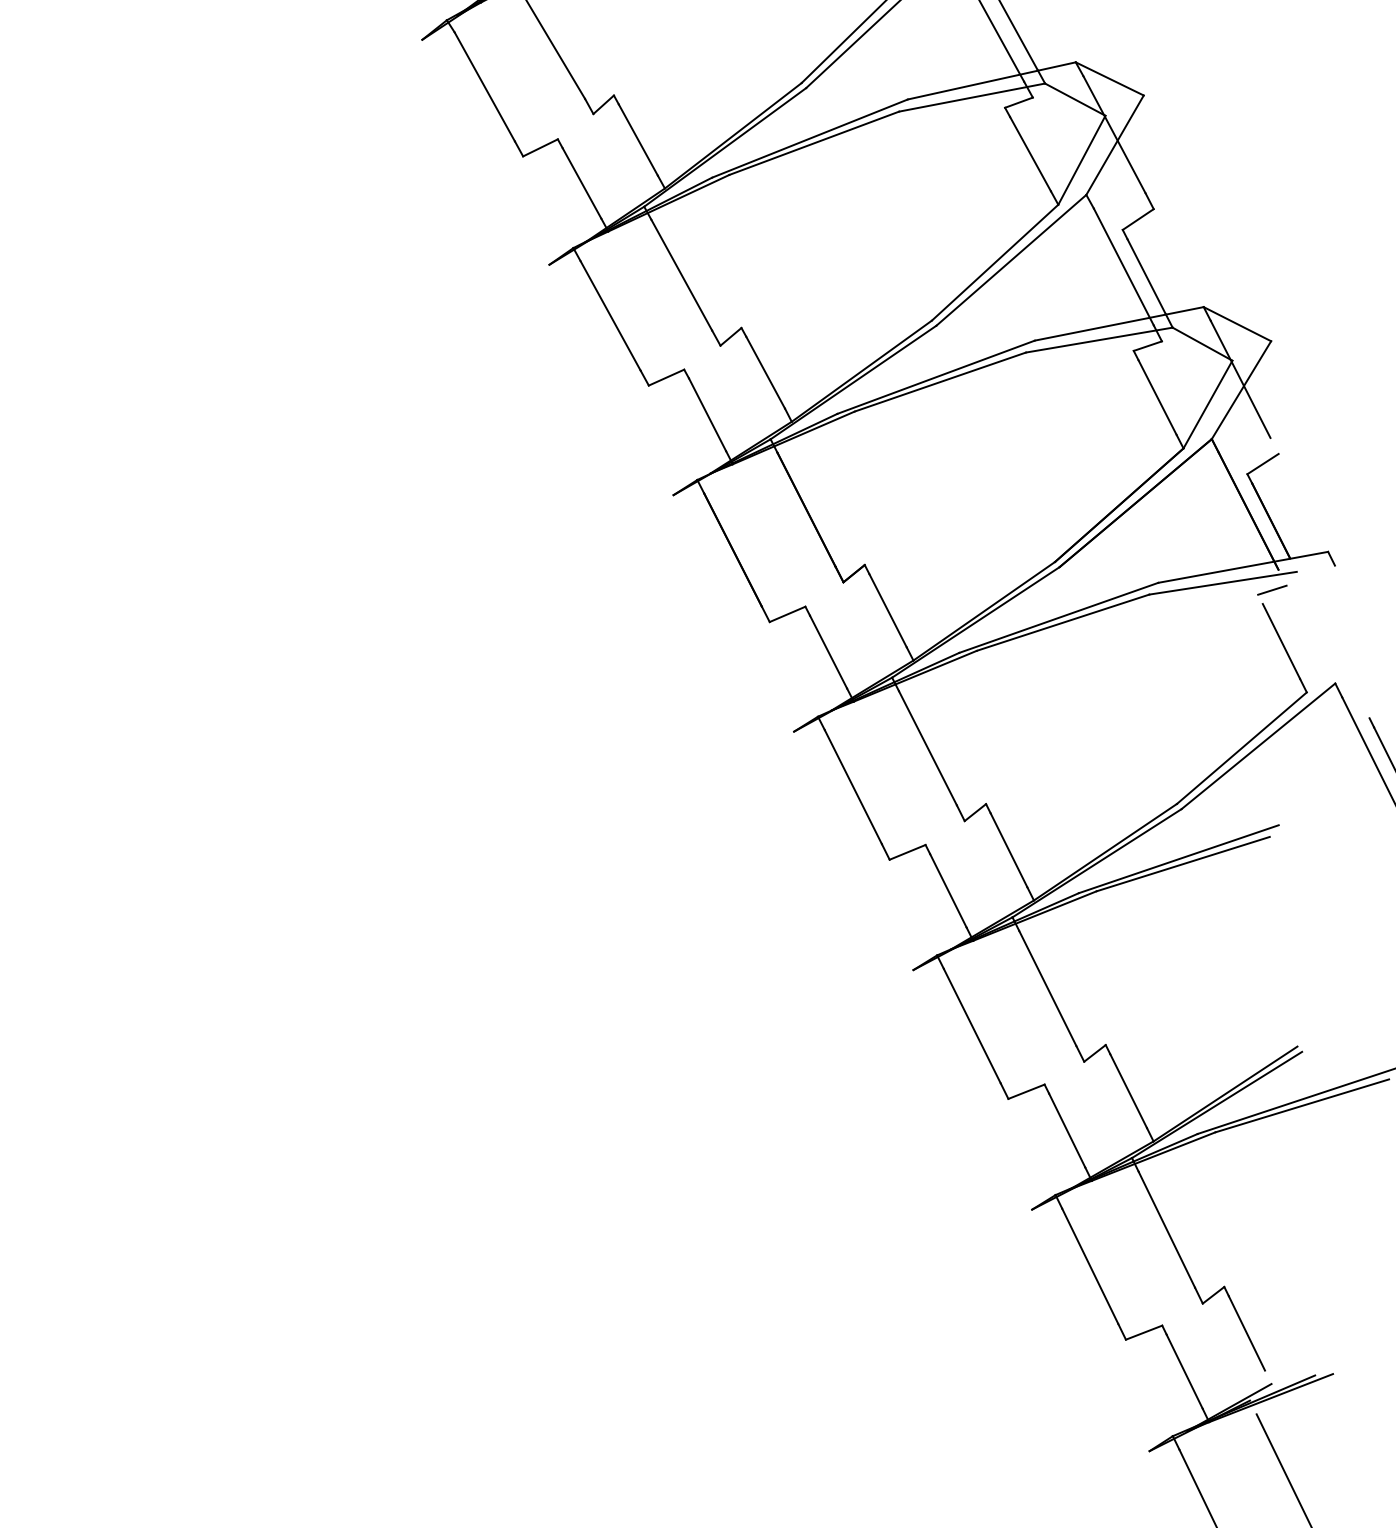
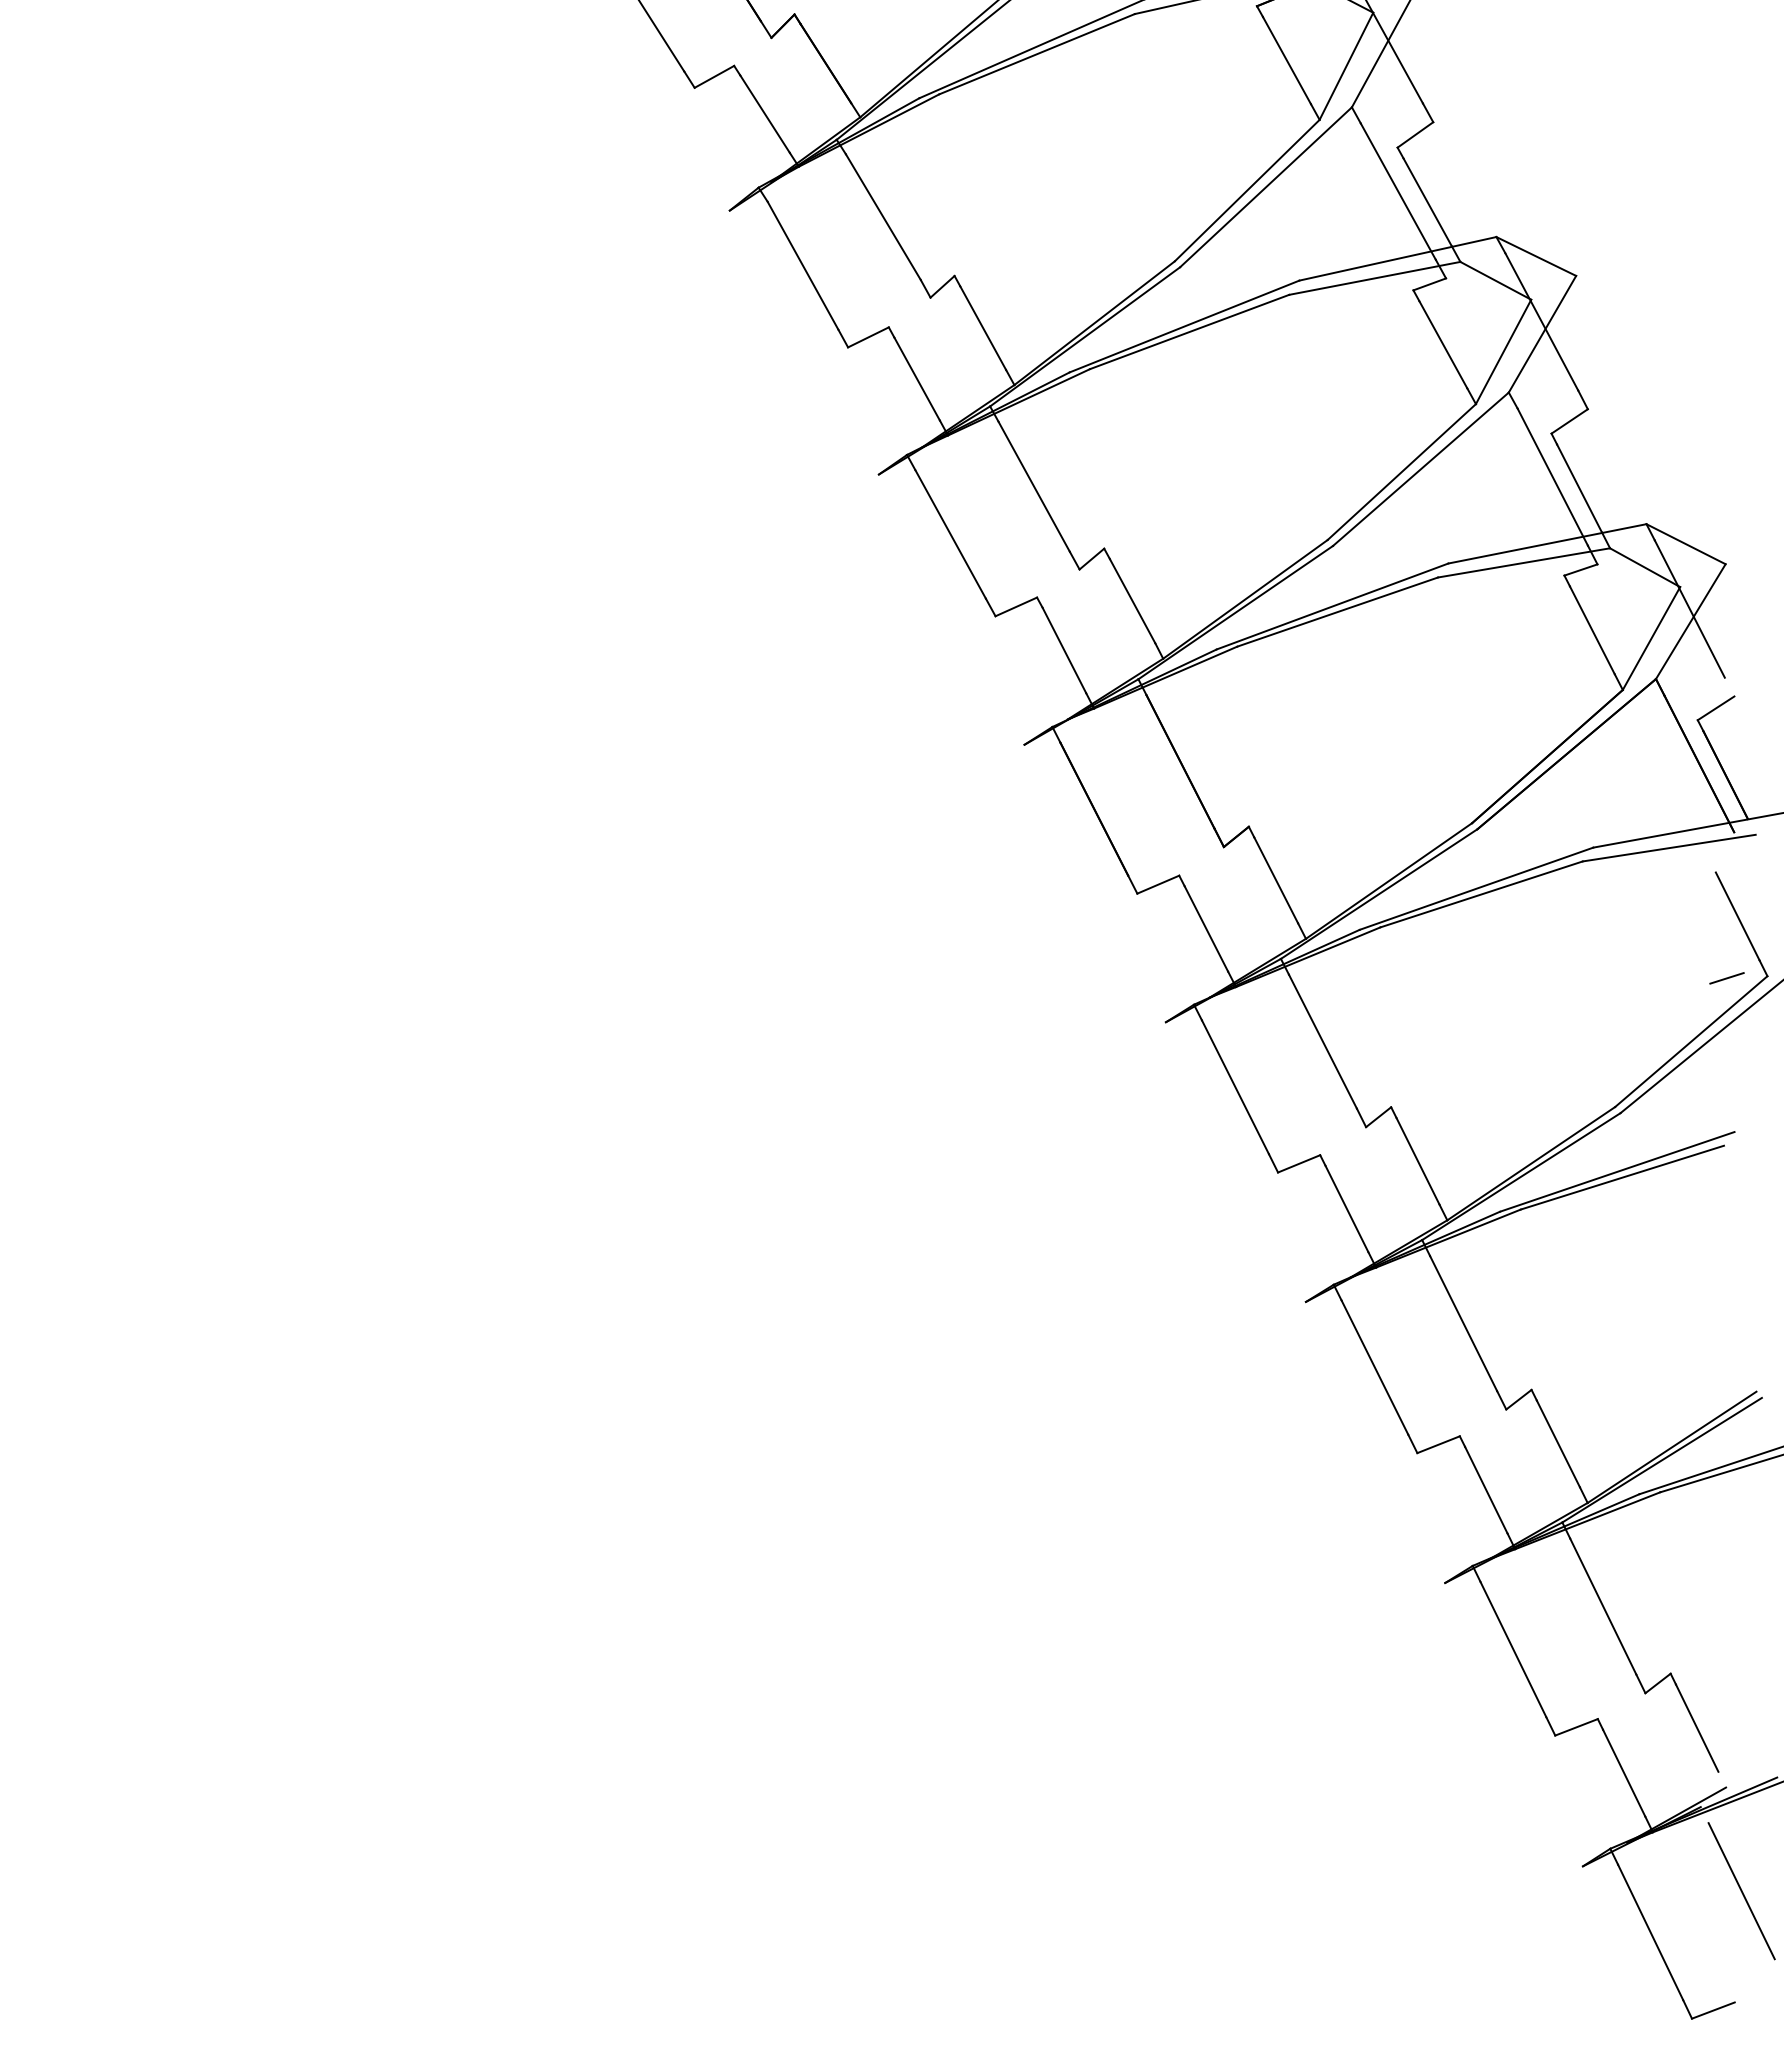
line: (1271, 590) -> (1726, 978), moved

